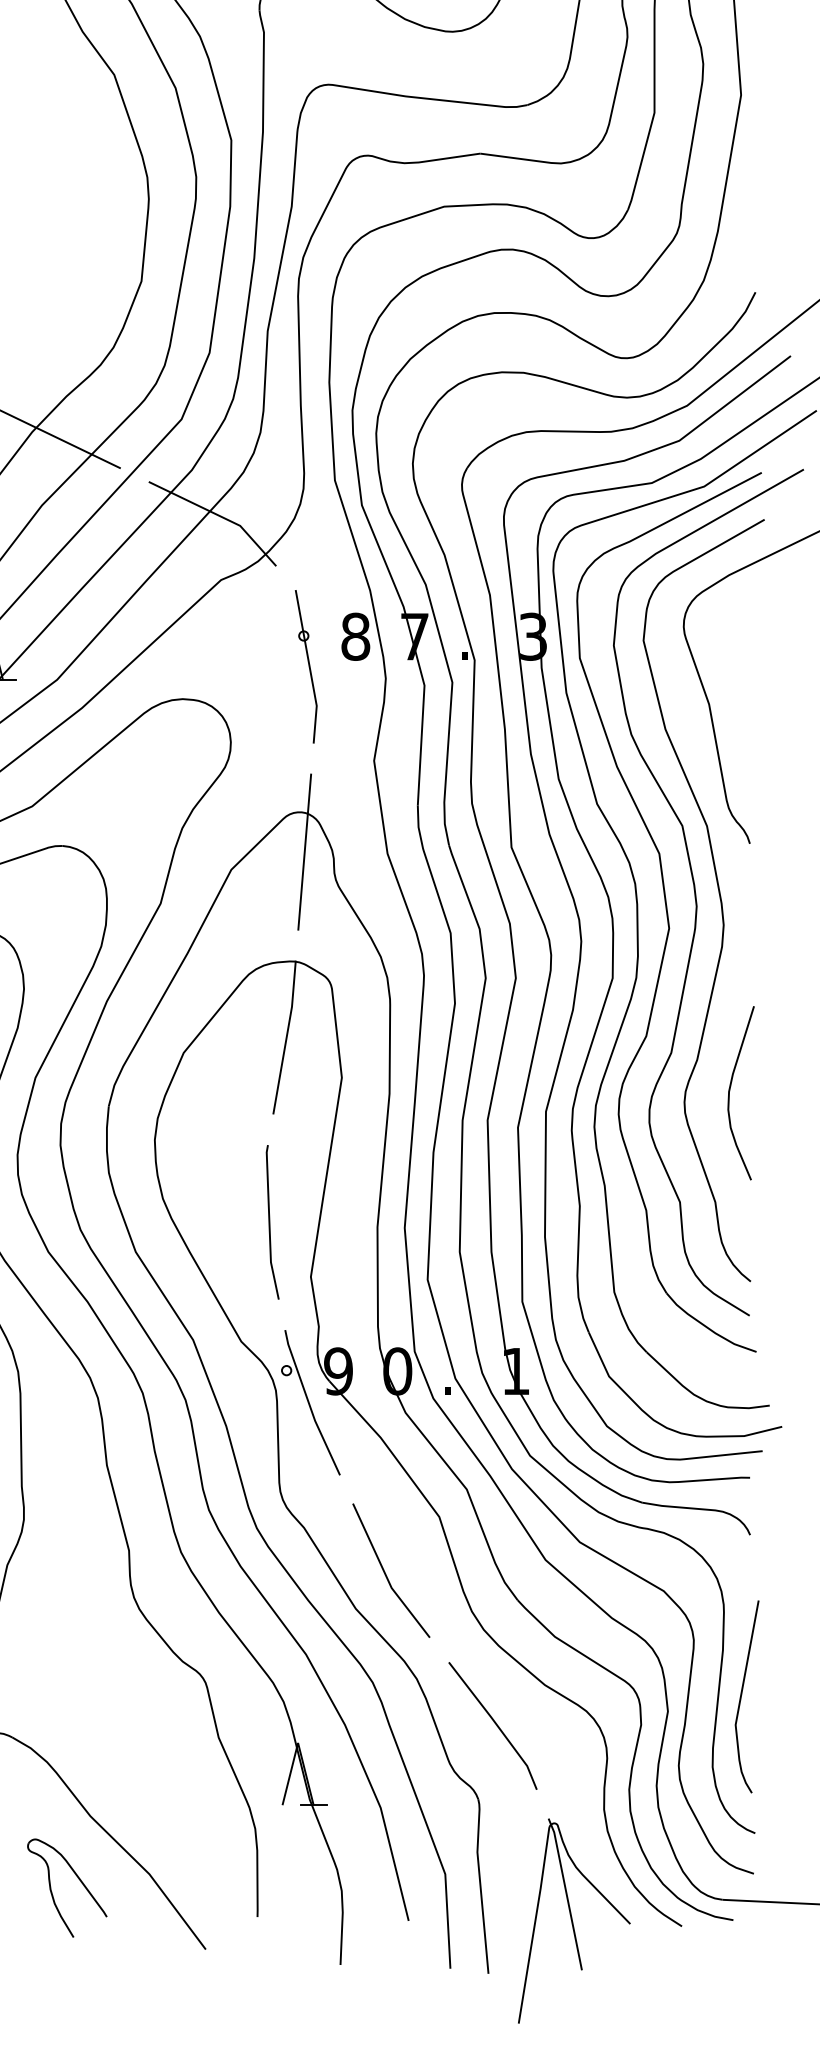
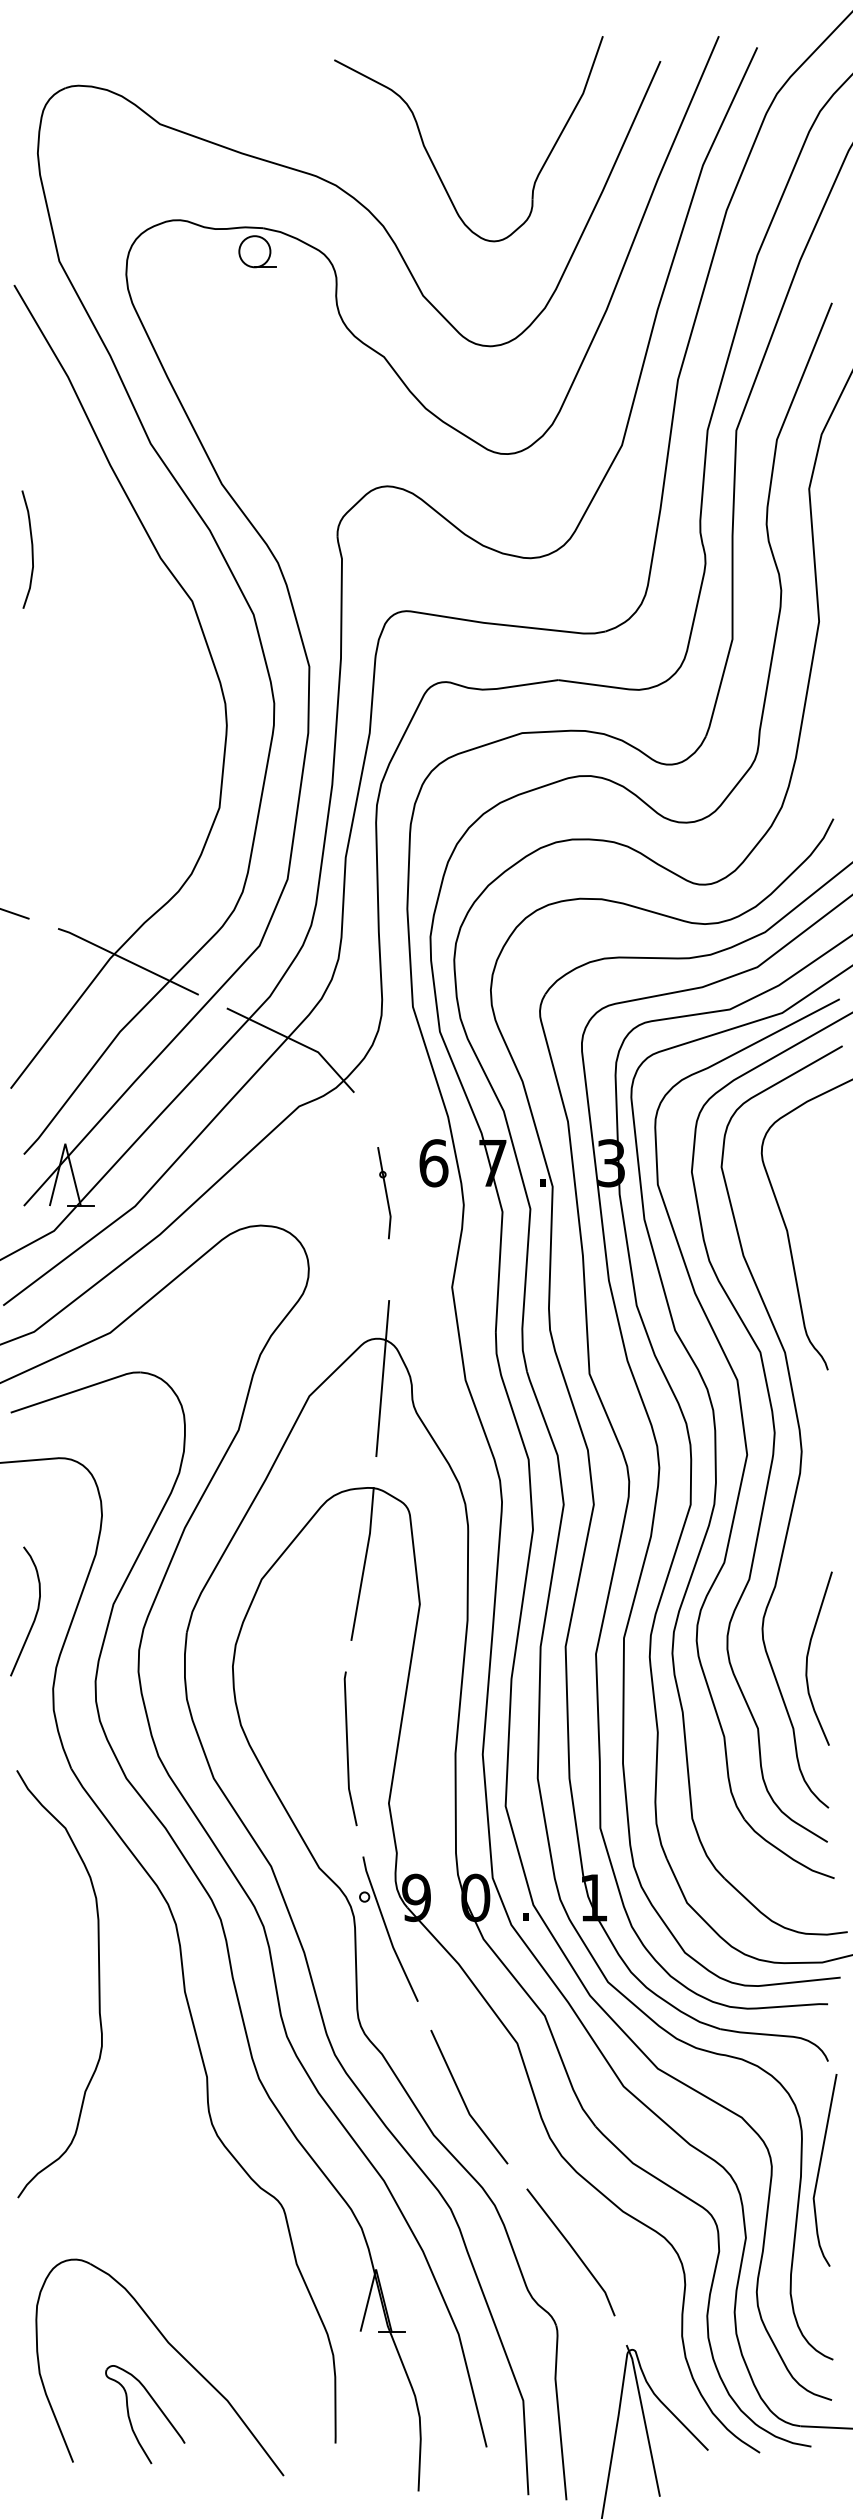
text: (355, 637) -> (433, 1163), 8 -> 6
part: (306, 666) -> (384, 1192), size x0.6
curve: (730, 1091) -> (808, 1656), moved
curve: (742, 1695) -> (820, 2168), moved

